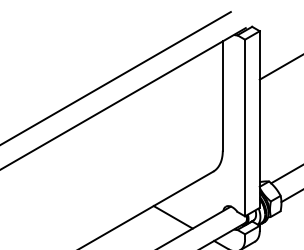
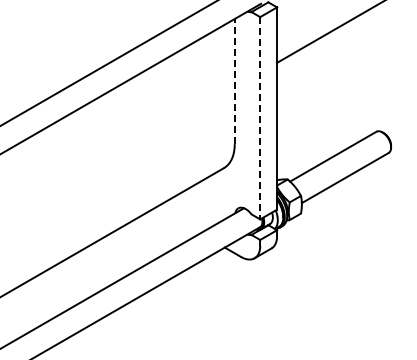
line: (222, 95) -> (234, 81), solid -> dashed
line: (245, 128) -> (260, 118), solid -> dashed
line: (172, 217) -> (177, 220), removed

